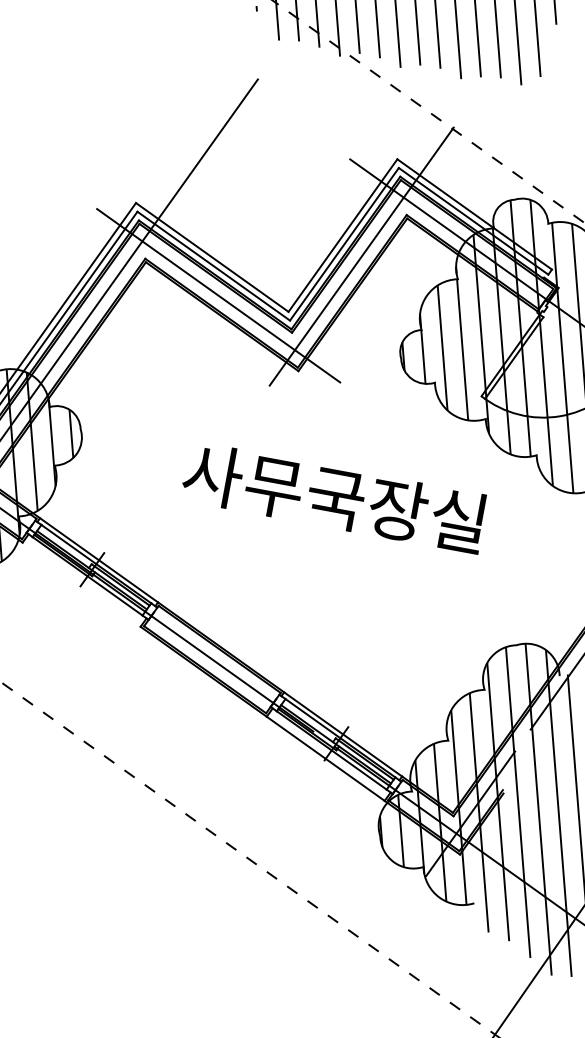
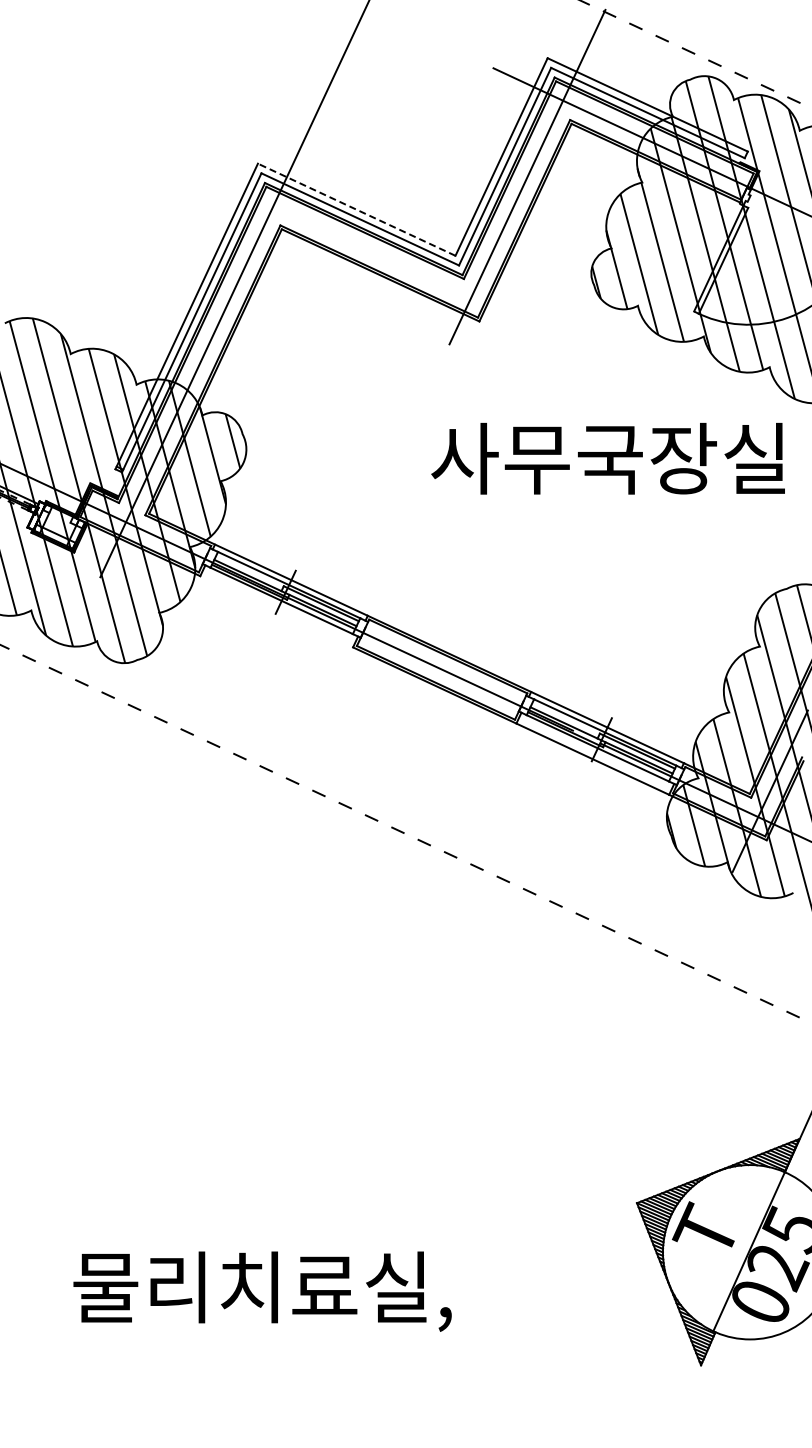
line: (212, 257) -> (356, 209), solid -> dashed
line: (218, 295) -> (371, 252), removed
text: (333, 497) -> (607, 458), moved

